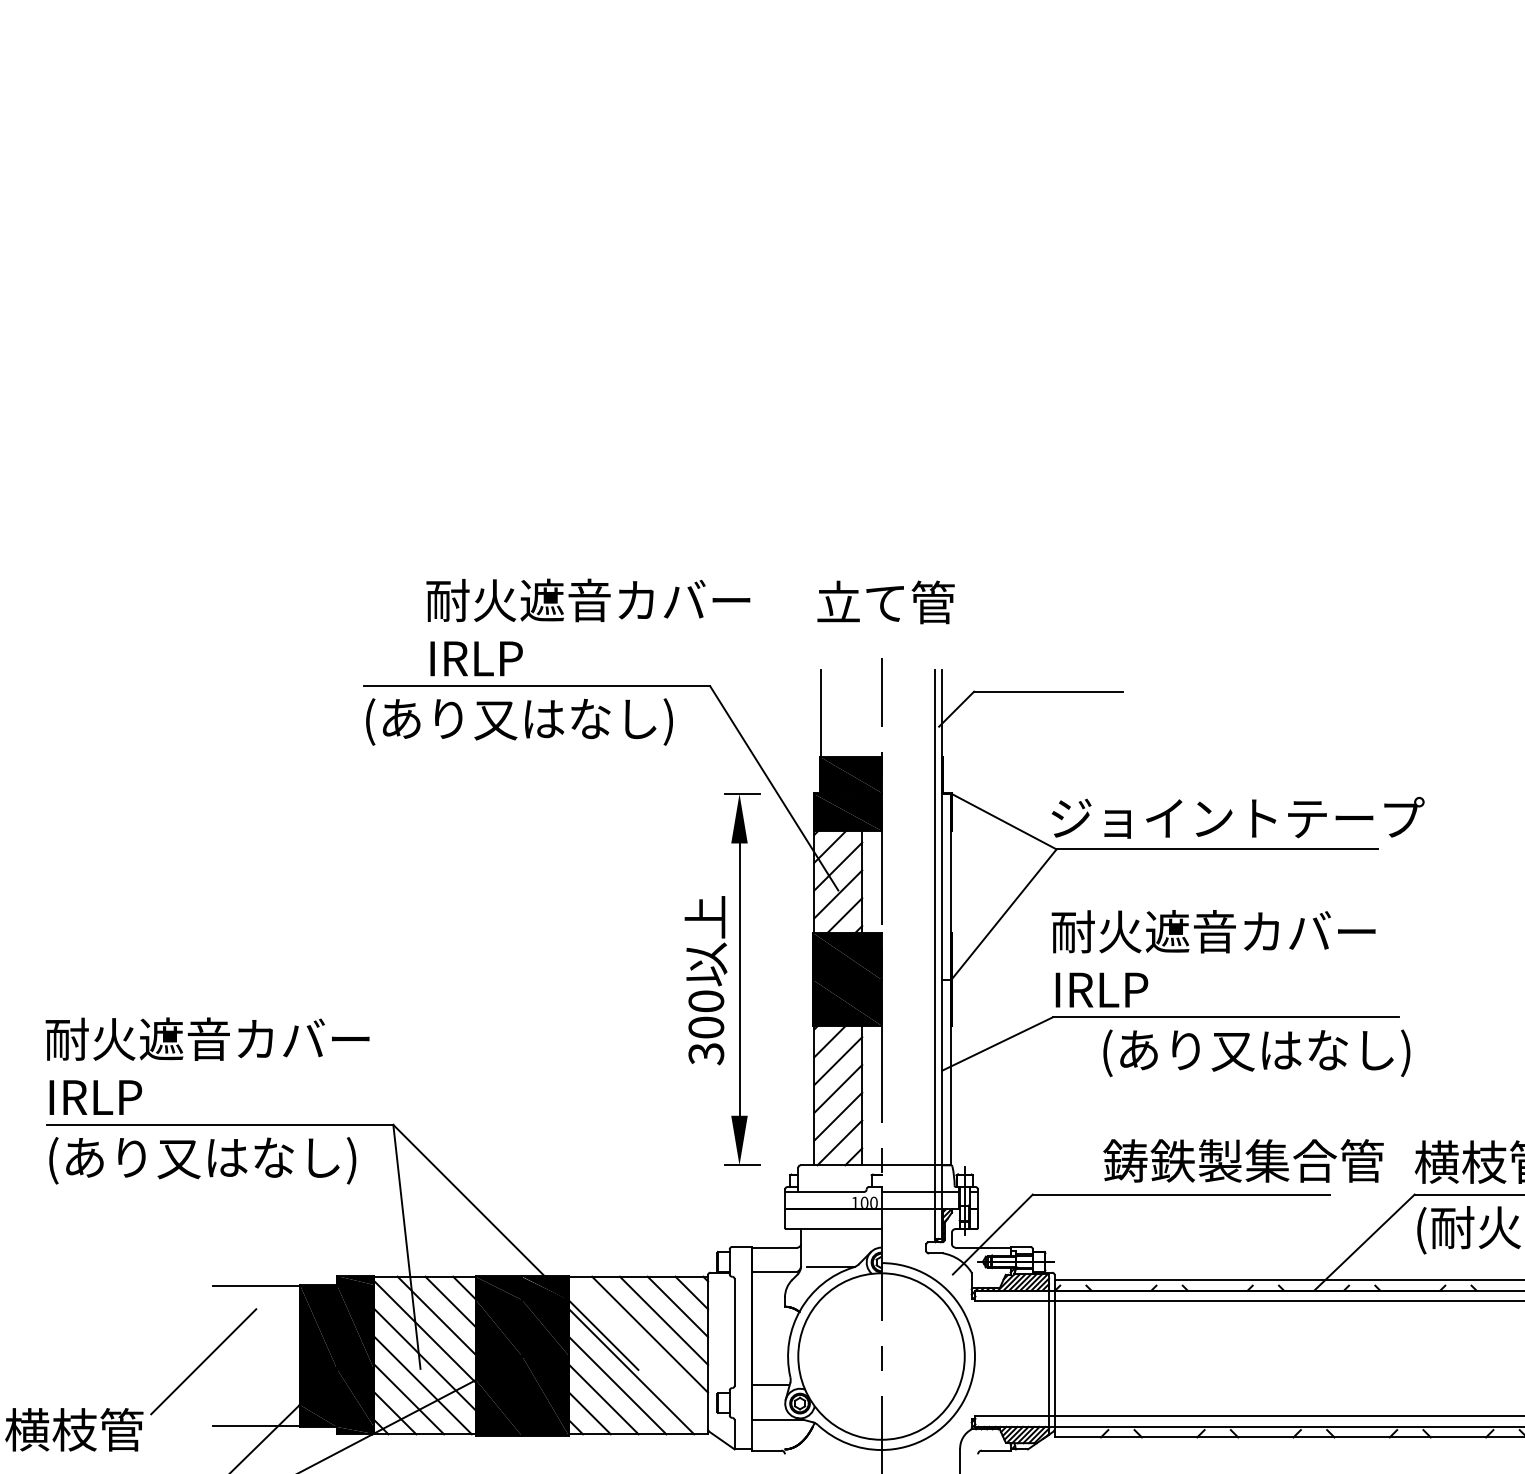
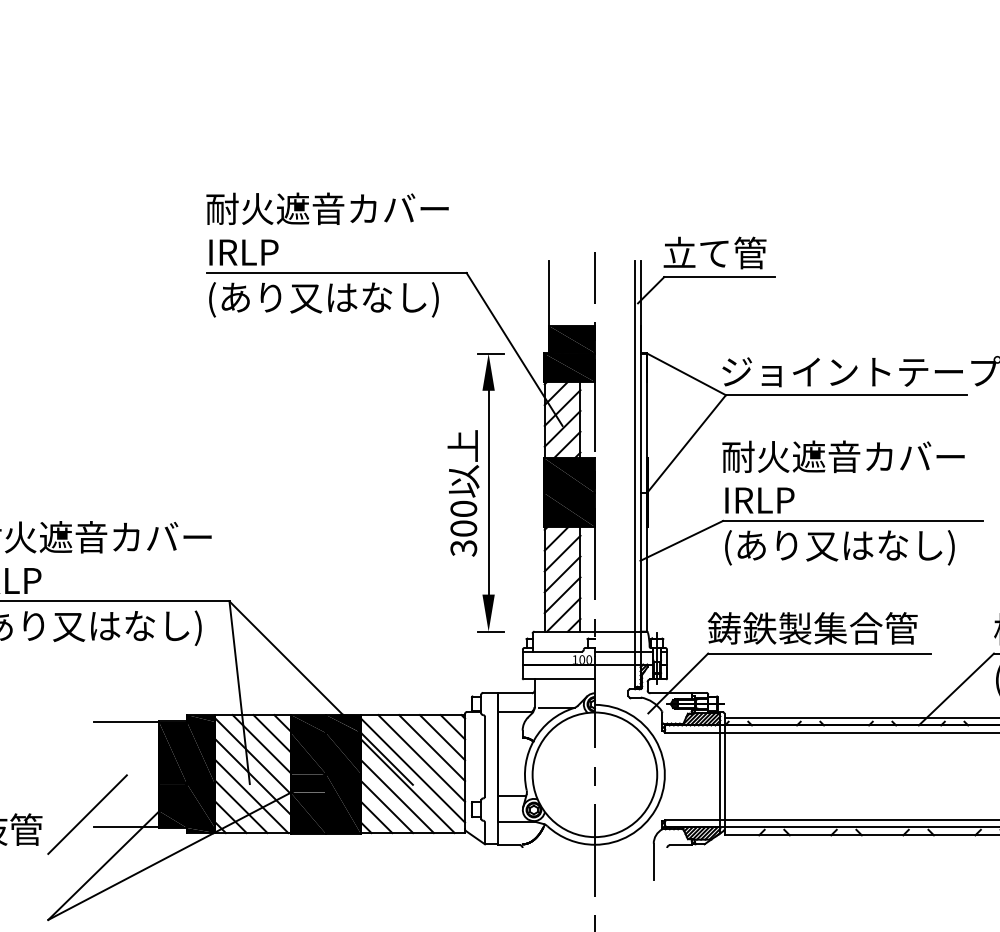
text: (885, 602) -> (714, 253), moved
text: (588, 627) -> (327, 229), moved
text: (1256, 1052) -> (839, 547), moved
text: (1243, 1160) -> (812, 628), moved
line: (638, 1350) -> (413, 770), added
line: (203, 1361) -> (87, 814), moved

